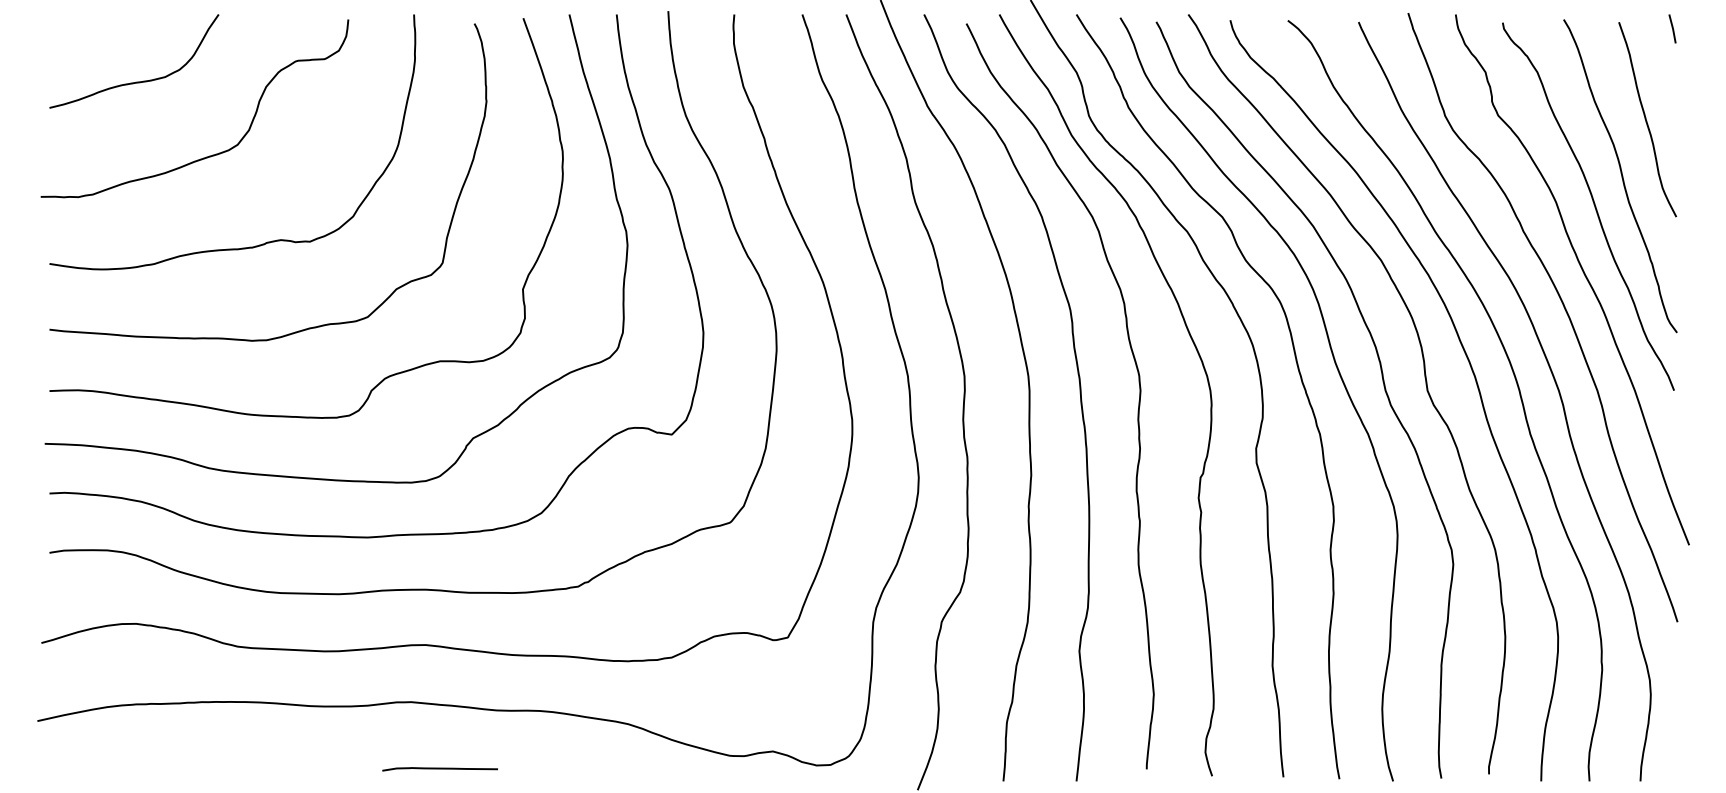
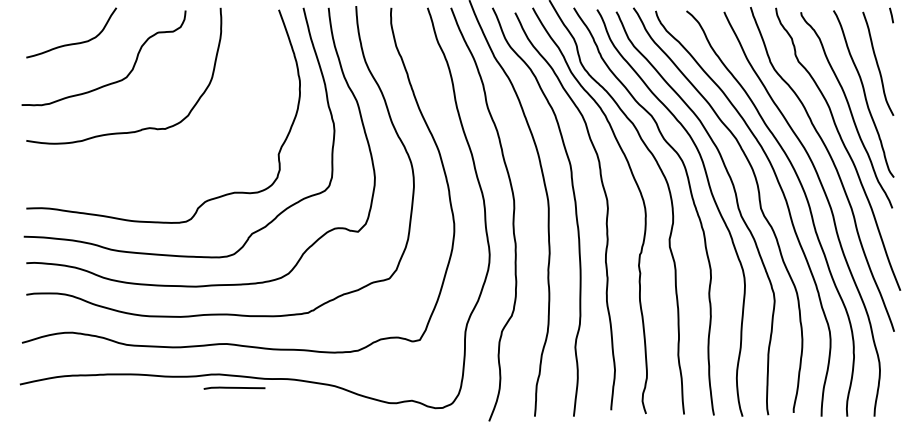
curve: (306, 327) -> (163, 174), removed
line: (440, 767) -> (234, 387), moved

